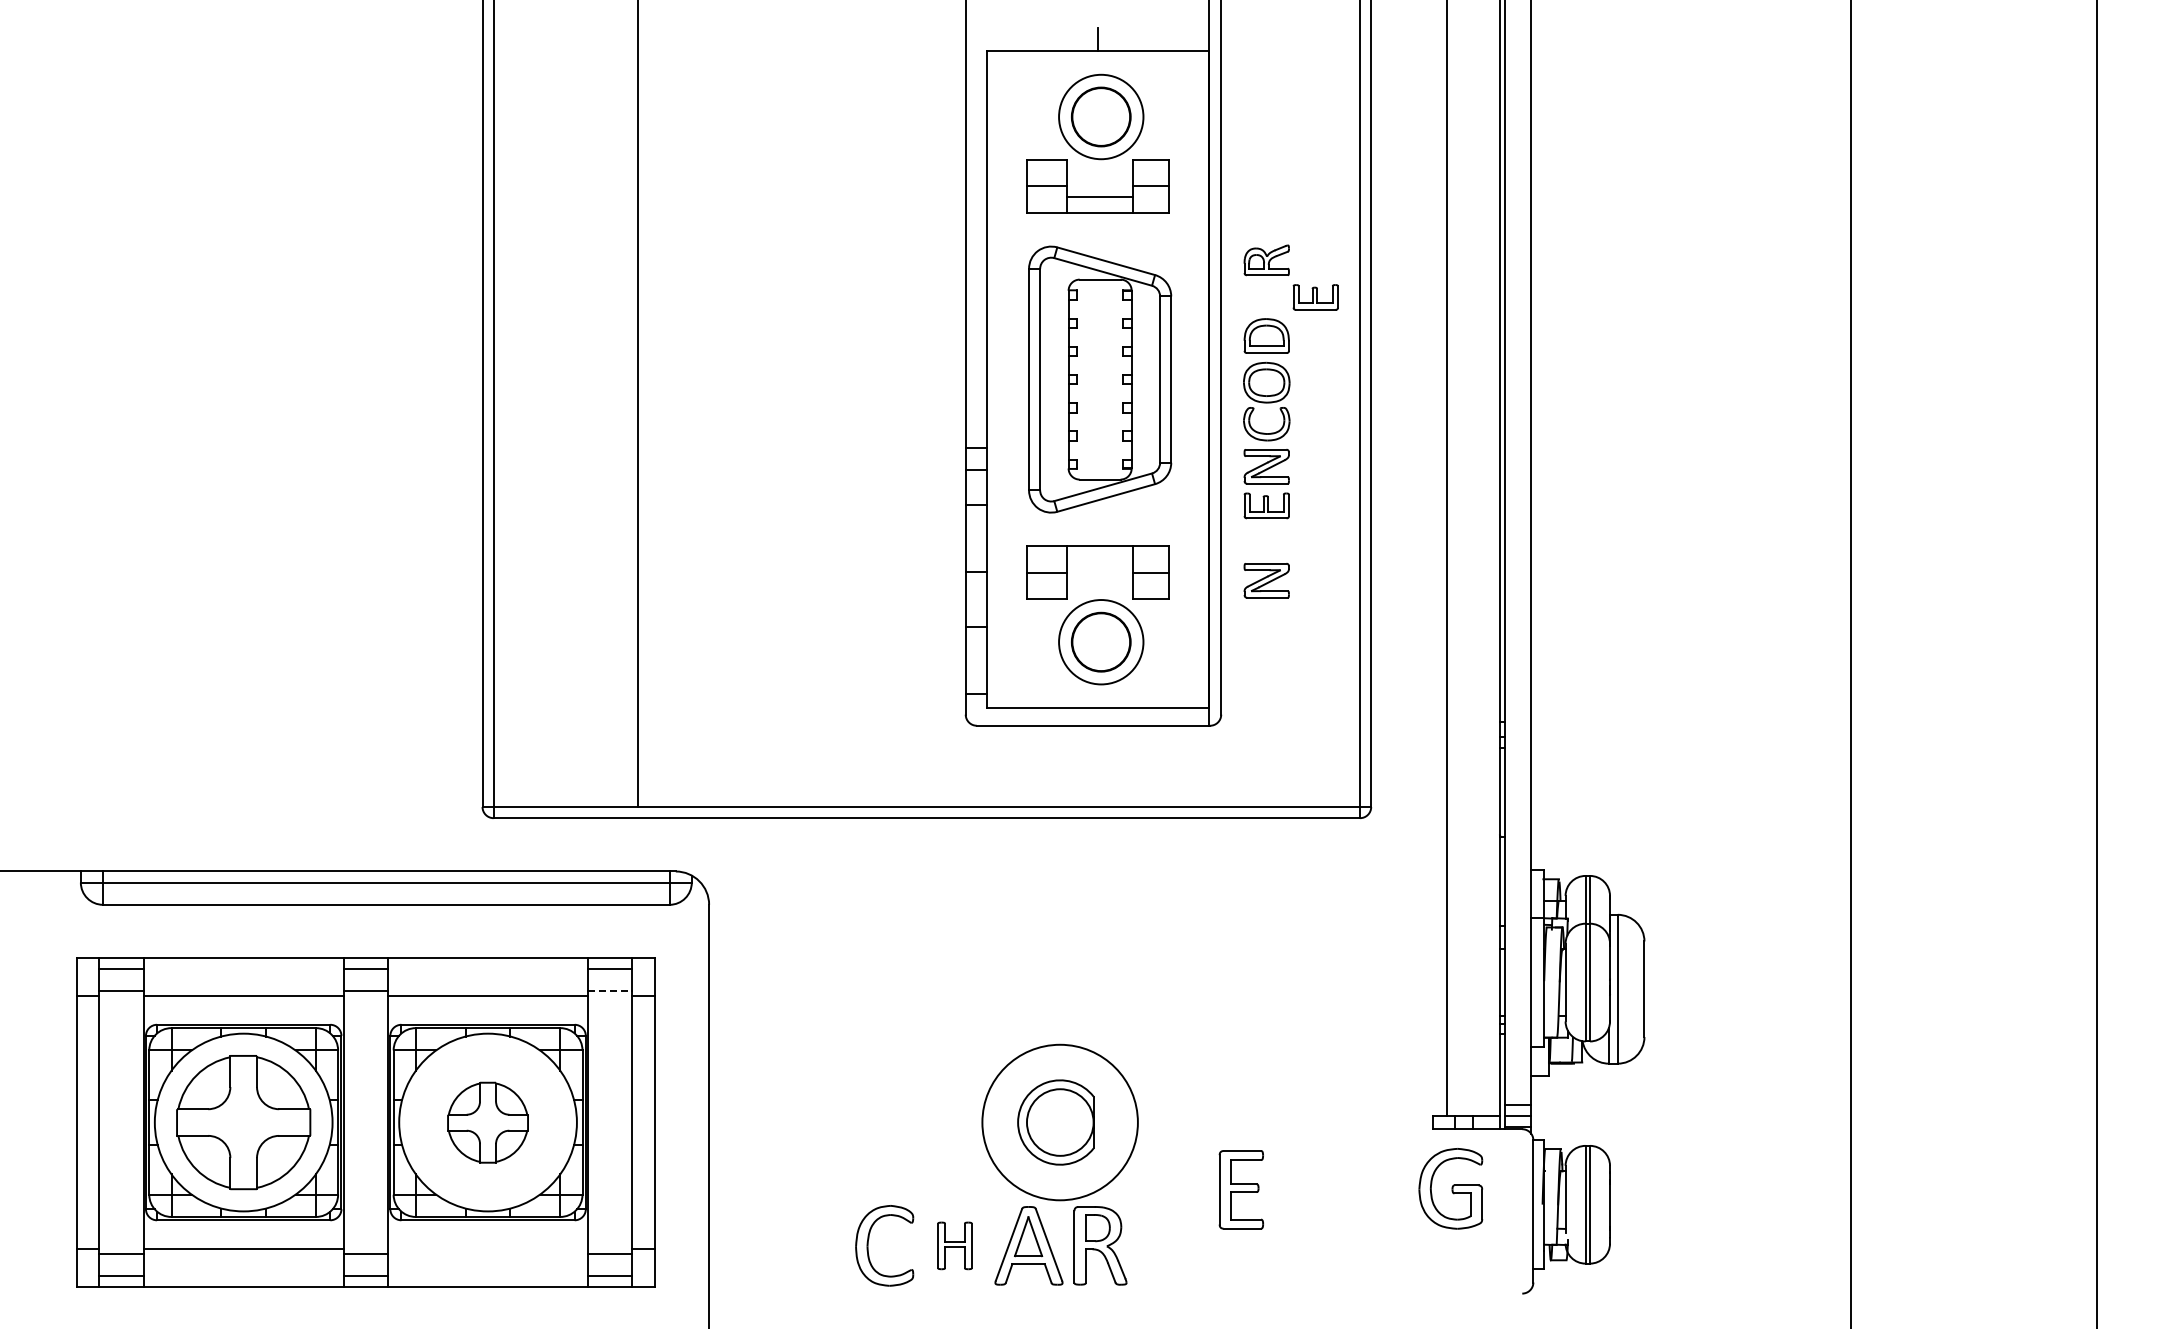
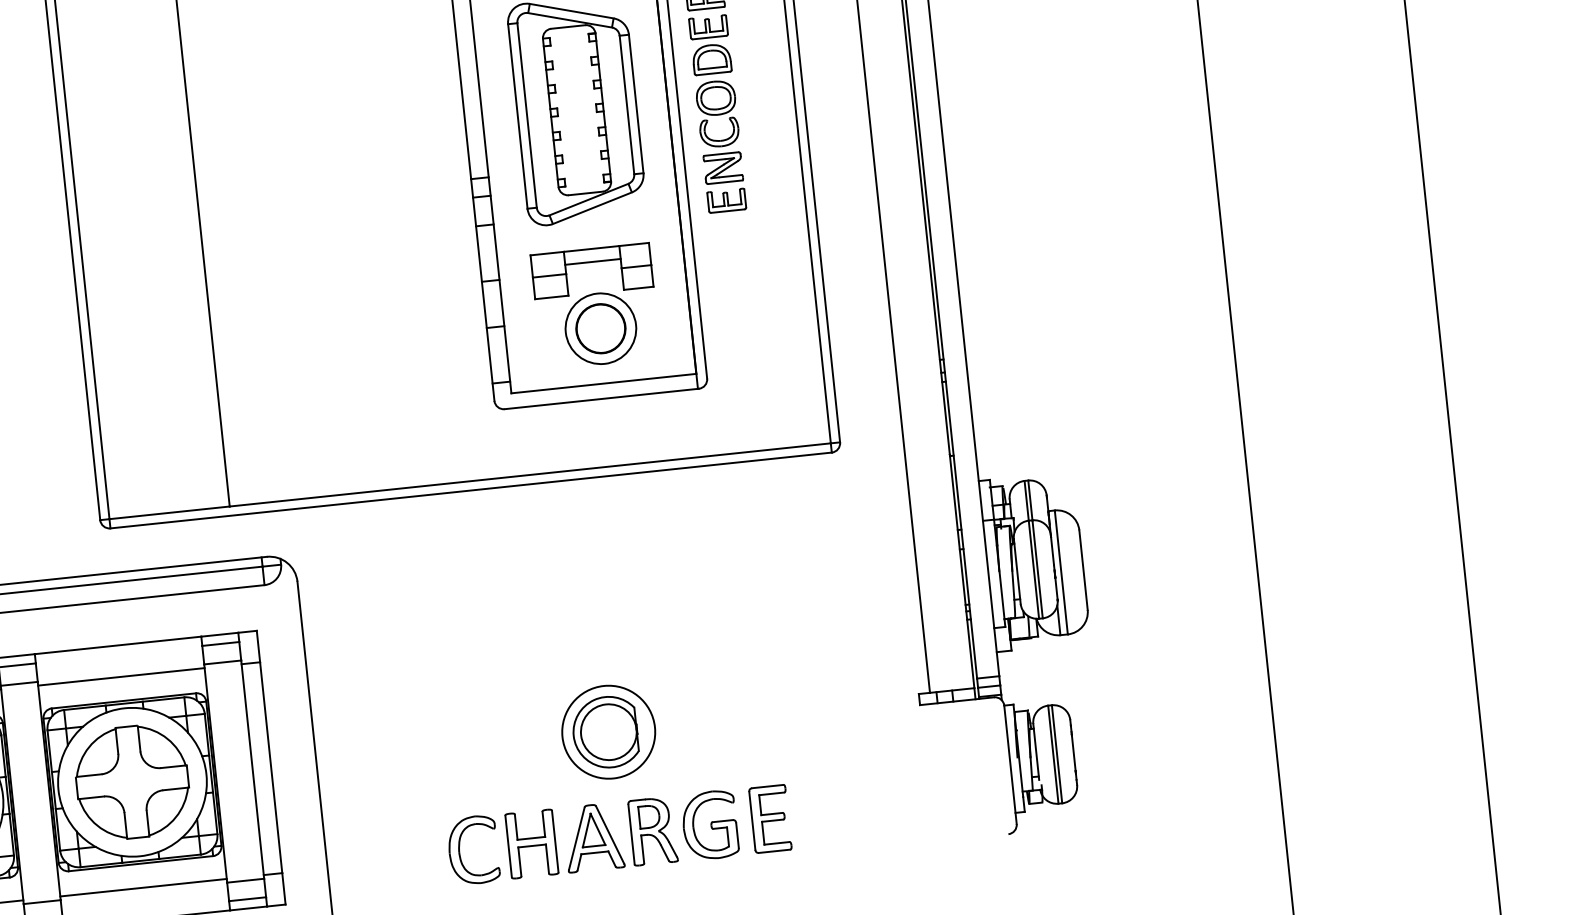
part: (1315, 297) -> (708, 27), moved
line: (1099, 561) -> (592, 261), added
part: (1266, 580) -> (733, 262), removed
line: (610, 991) -> (222, 662), dashed -> solid
part: (487, 1122) -> (131, 782), size x1.67
circle: (1059, 1122) -> (608, 732), size x0.71
part: (1450, 1188) -> (709, 825), moved
part: (1240, 1189) -> (769, 818), moved
part: (954, 1245) -> (531, 843), size x1.67
line: (488, 1249) -> (143, 887), added

